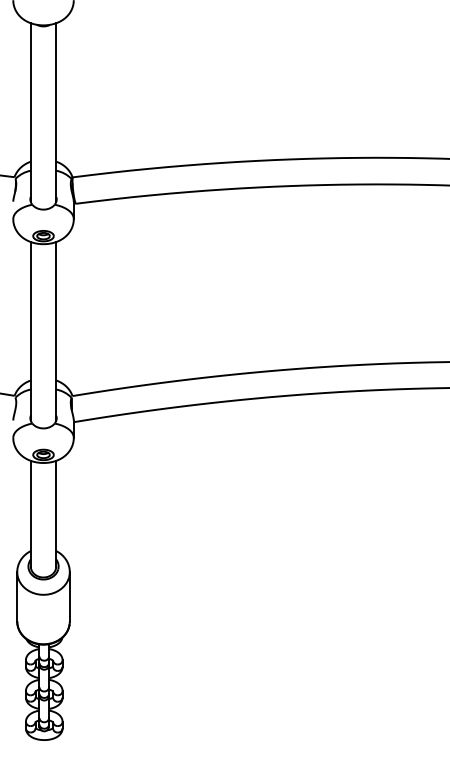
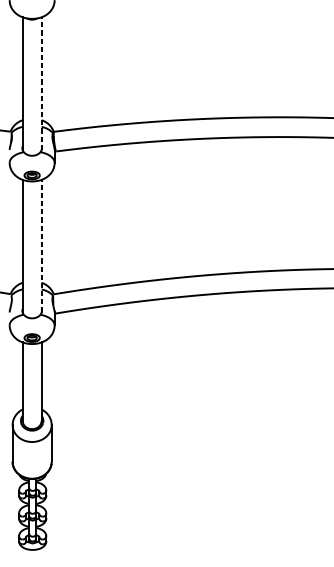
line: (56, 112) -> (41, 83), solid -> dashed
line: (56, 330) -> (41, 245), solid -> dashed

